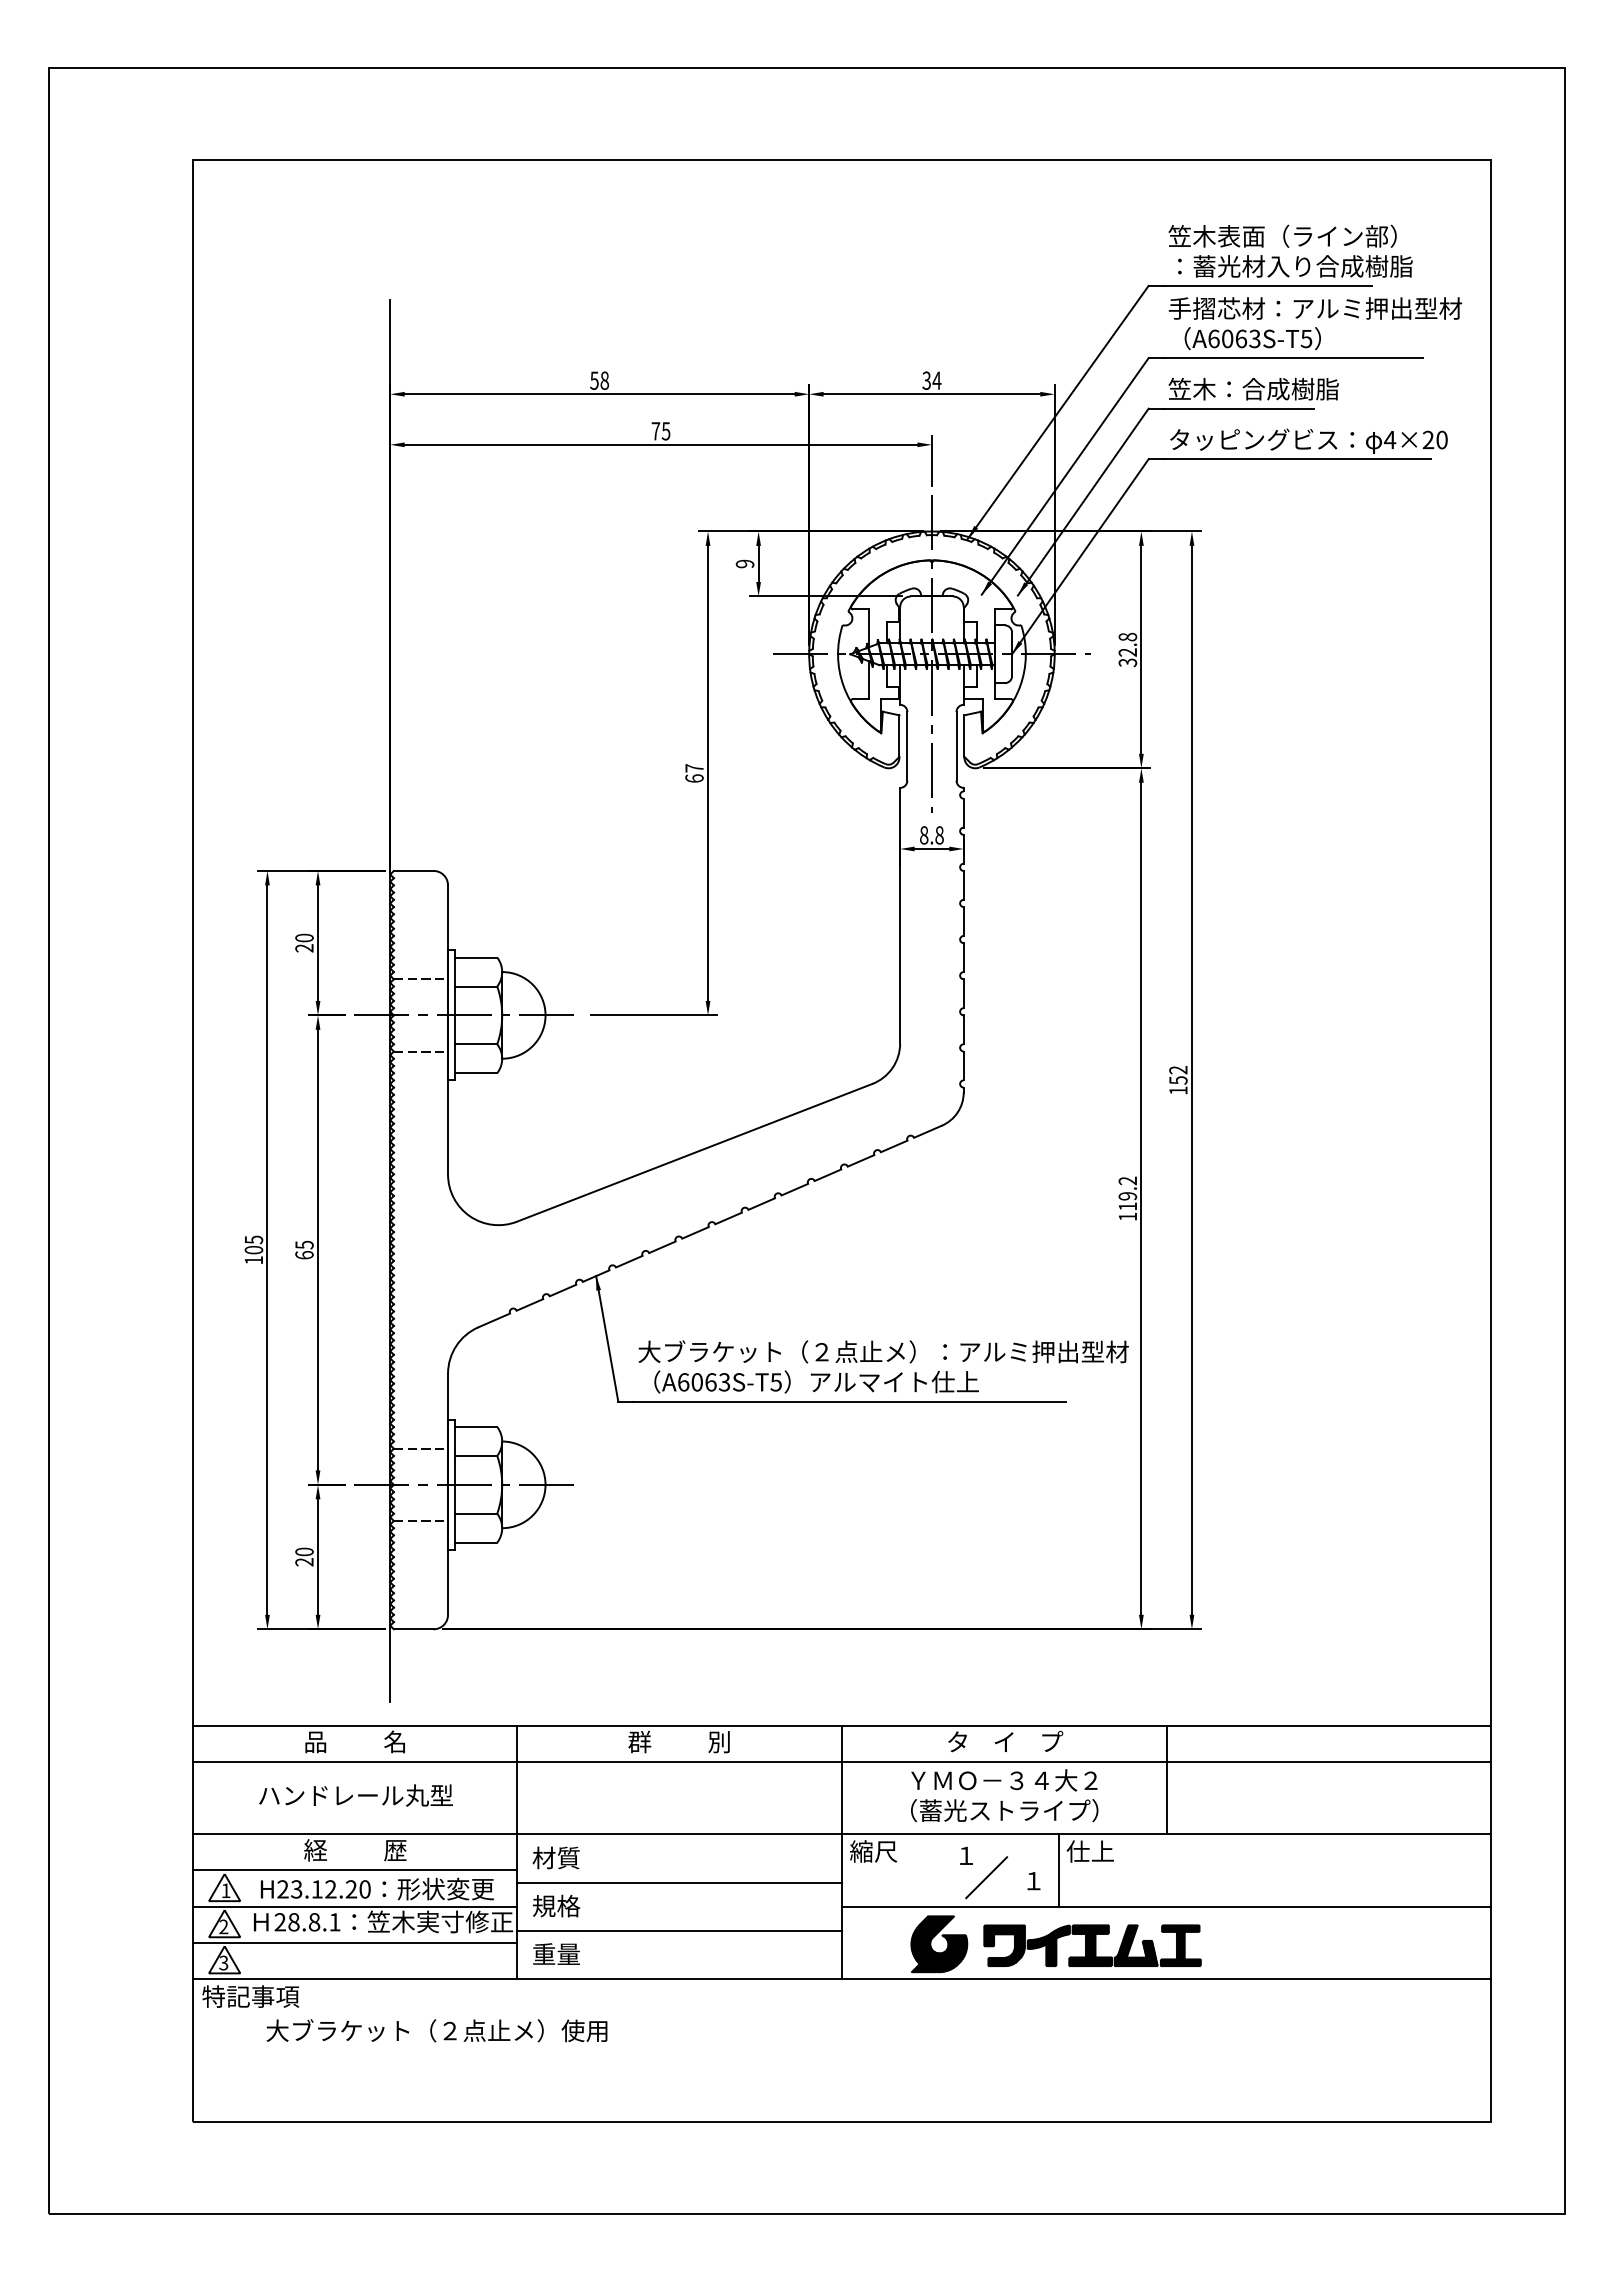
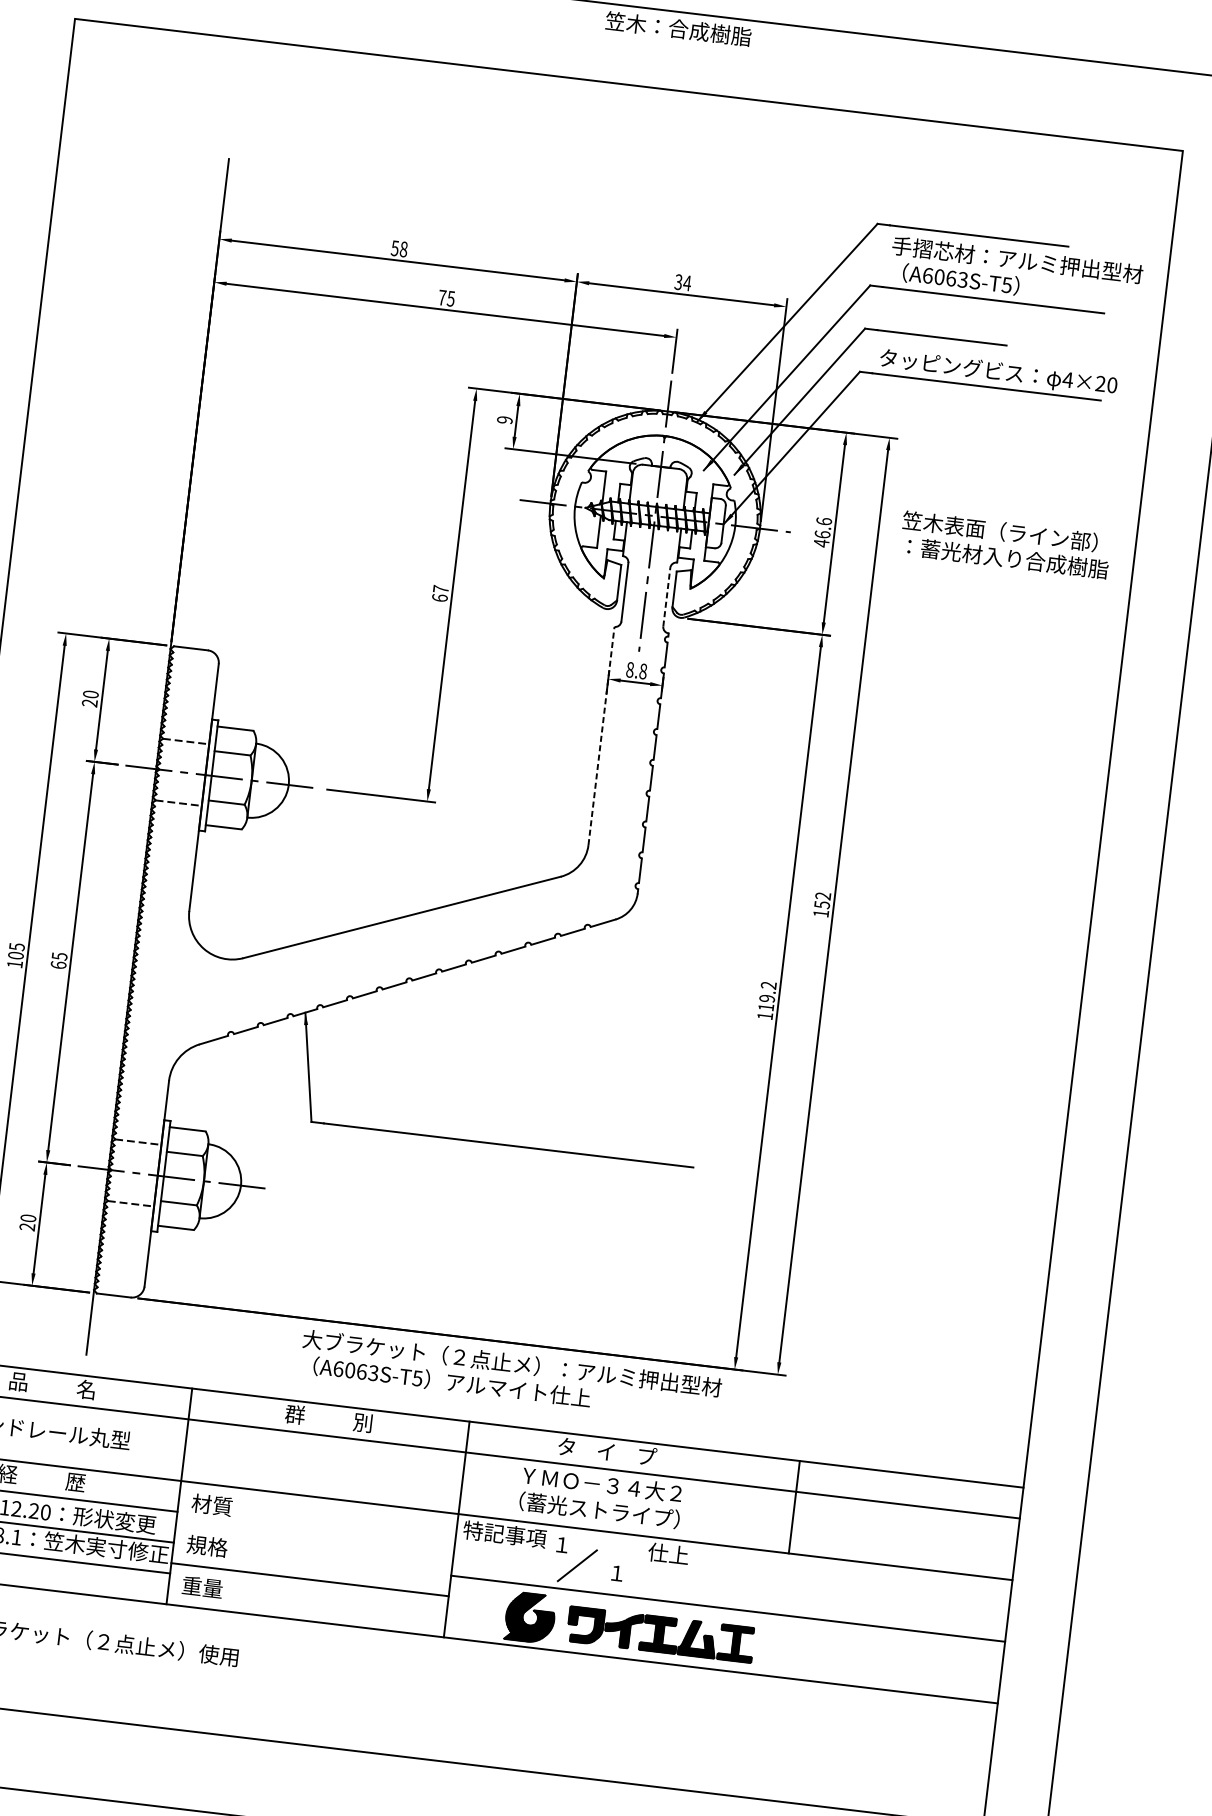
text: (1290, 250) -> (1005, 544), moved
text: (1253, 388) -> (678, 28), moved
text: (1127, 649) -> (822, 532), 32.8 -> 46.6
line: (956, 745) -> (666, 596), solid -> dashed
line: (900, 915) -> (601, 735), solid -> dashed
text: (883, 1366) -> (510, 1375), moved
line: (1167, 1780) -> (794, 1507), moved
text: (898, 1851) -> (504, 1534), 縮尺 -> 特記事項
line: (1058, 1870) -> (639, 1566), removed
line: (679, 1882) -> (314, 1538), removed

